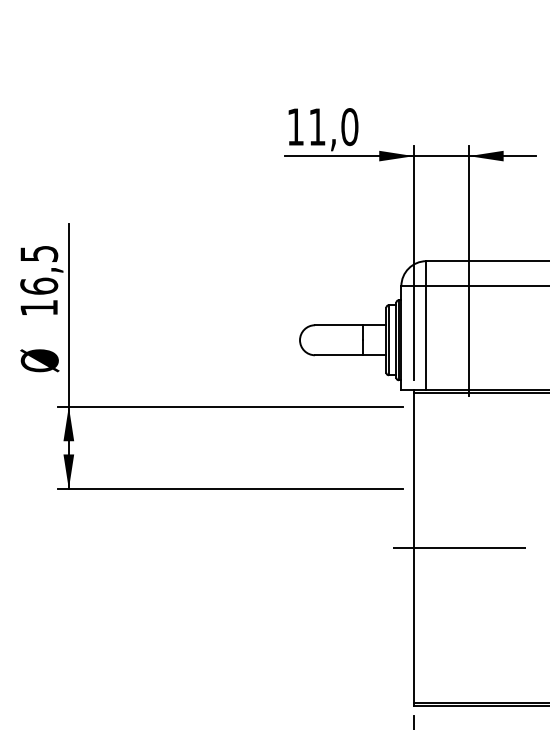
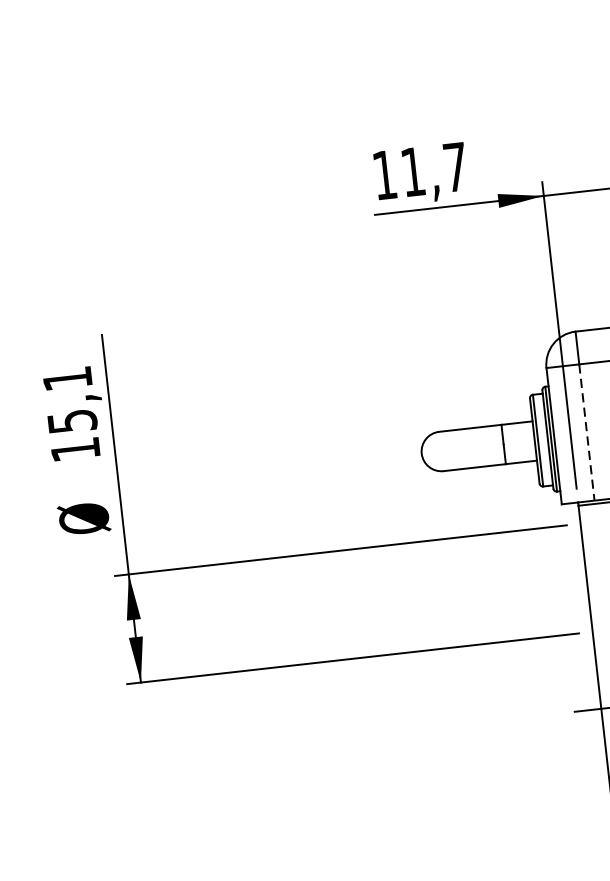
text: (349, 127) -> (455, 167), 11,0 -> 11,7
text: (39, 270) -> (70, 400), 16,5 -> 15,1
line: (426, 338) -> (587, 432), solid -> dashed

